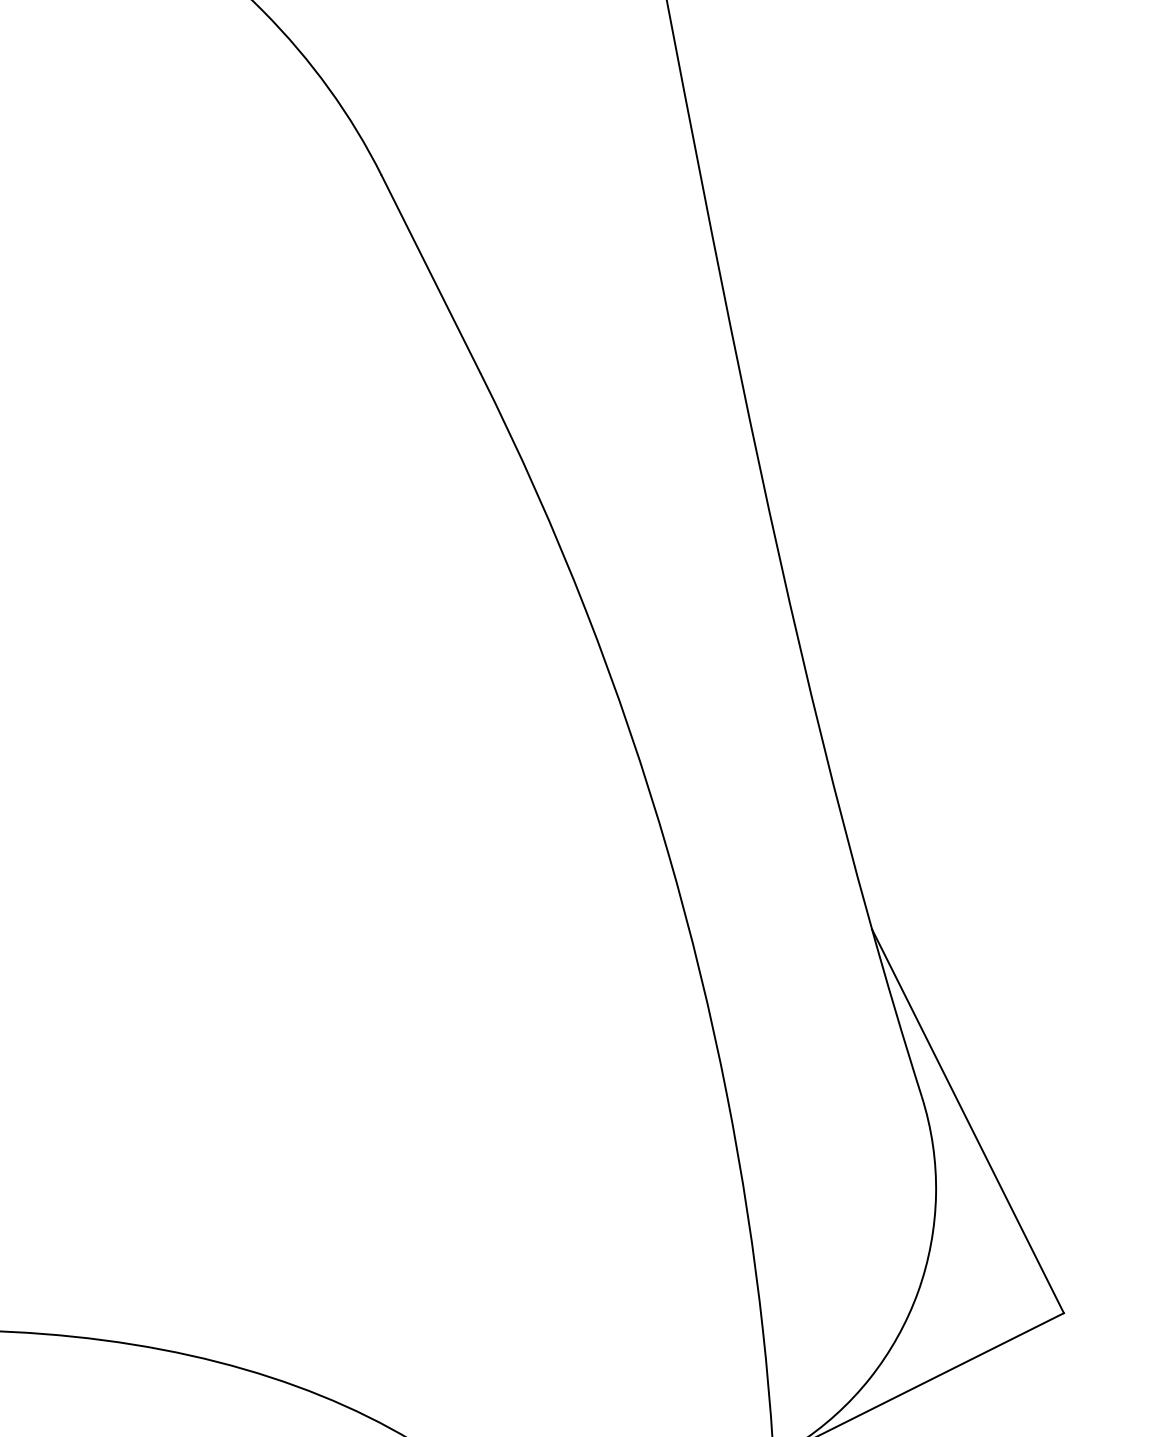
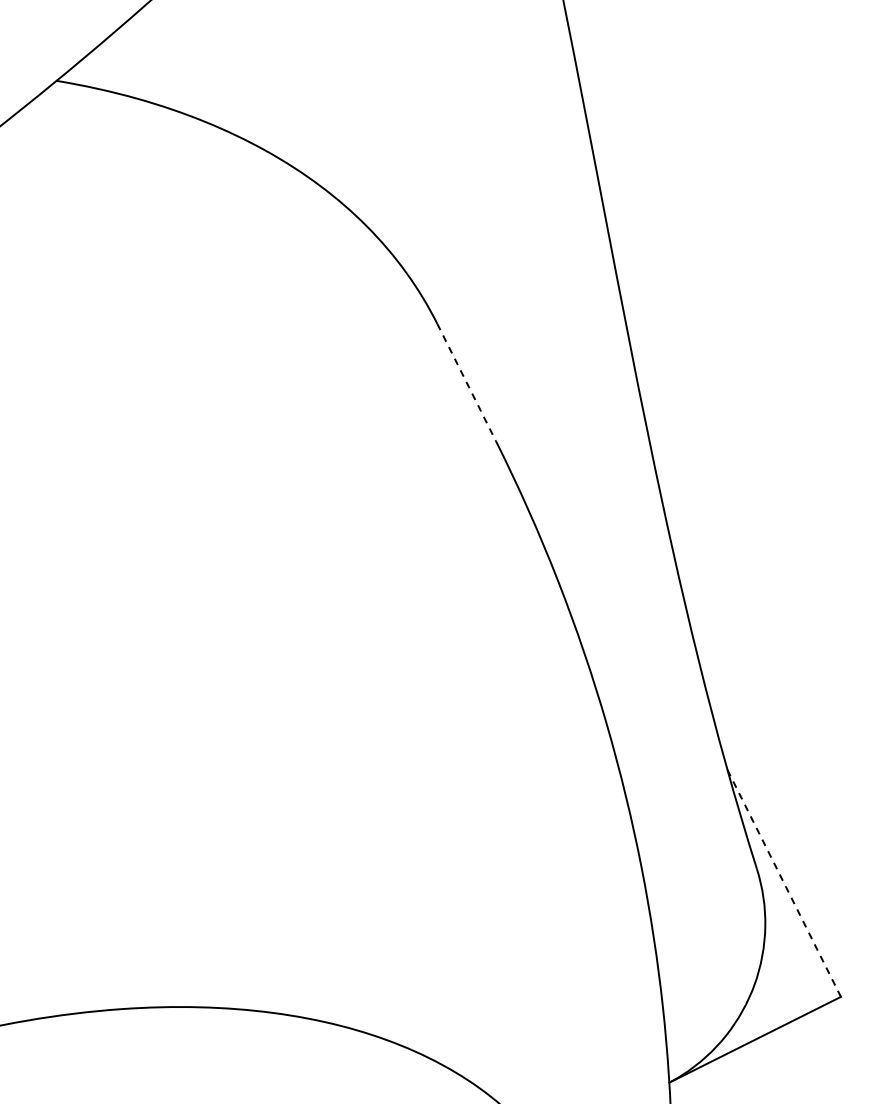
line: (430, 274) -> (466, 382), solid -> dashed
line: (968, 1121) -> (784, 883), solid -> dashed

